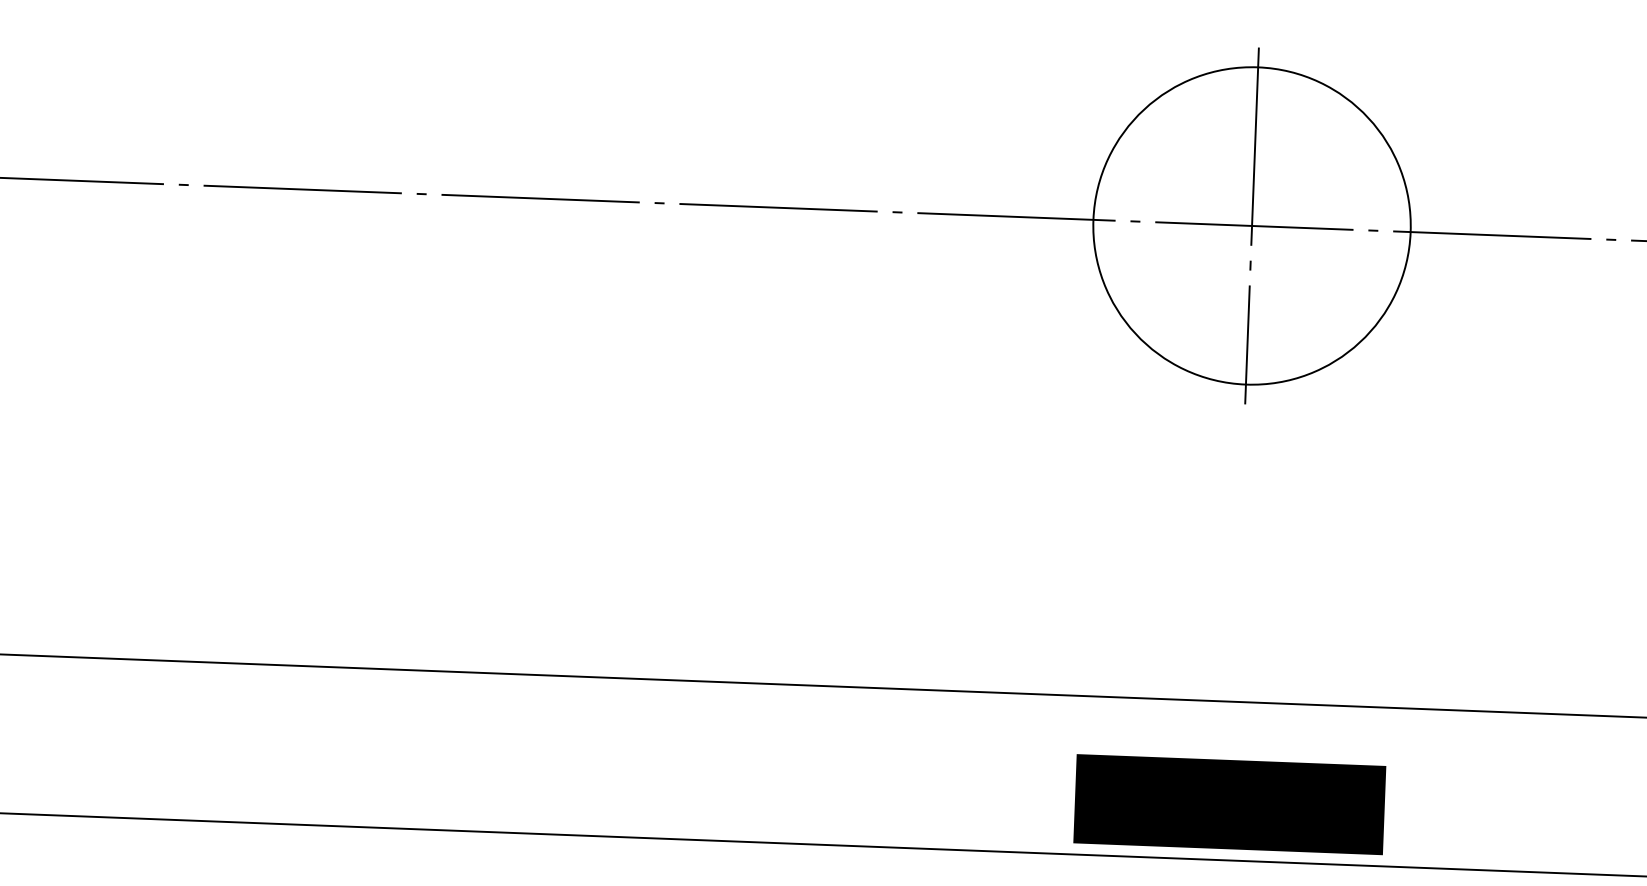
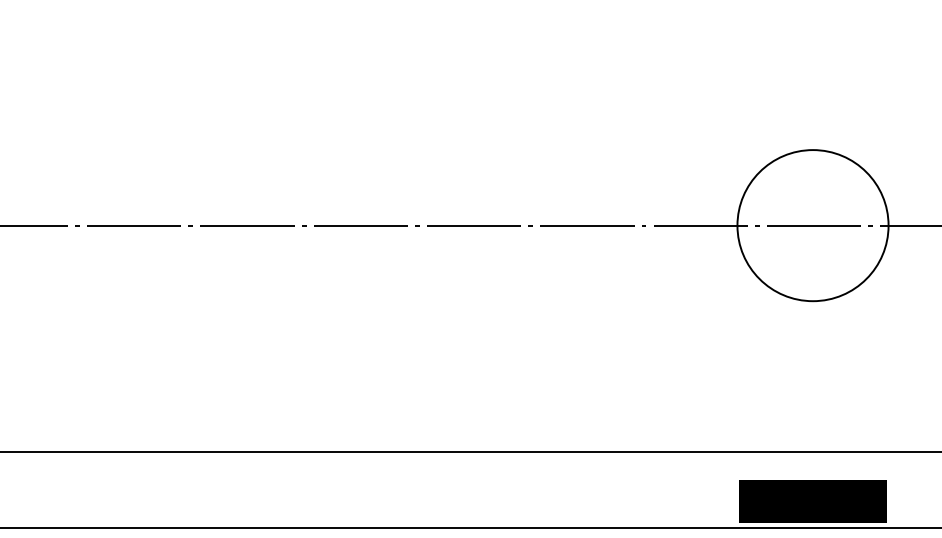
line: (1253, 225) -> (813, 225), removed

